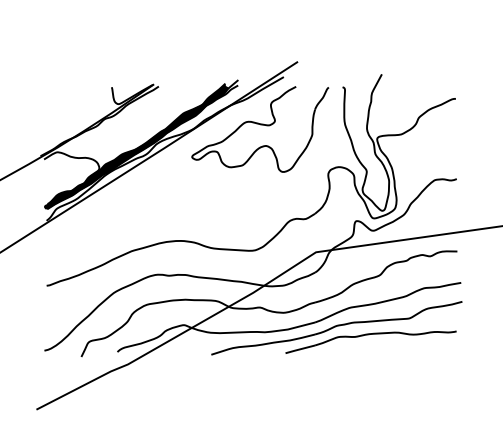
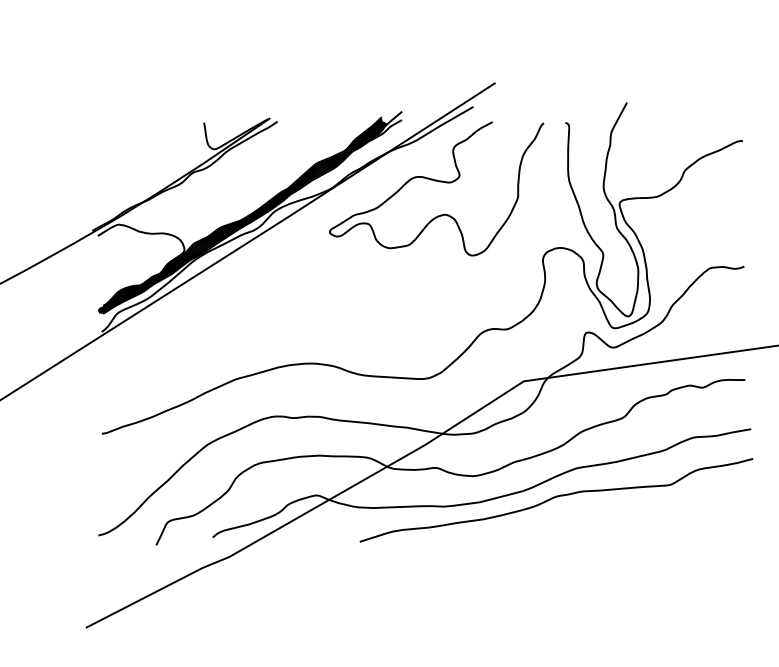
part: (368, 335) -> (606, 511), removed

